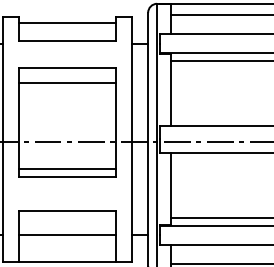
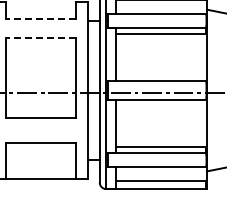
line: (67, 23) -> (41, 6), removed
line: (66, 40) -> (40, 18), solid -> dashed
line: (66, 67) -> (40, 38), solid -> dashed
line: (67, 82) -> (41, 49), removed
line: (67, 168) -> (41, 111), removed
line: (67, 234) -> (41, 159), removed

